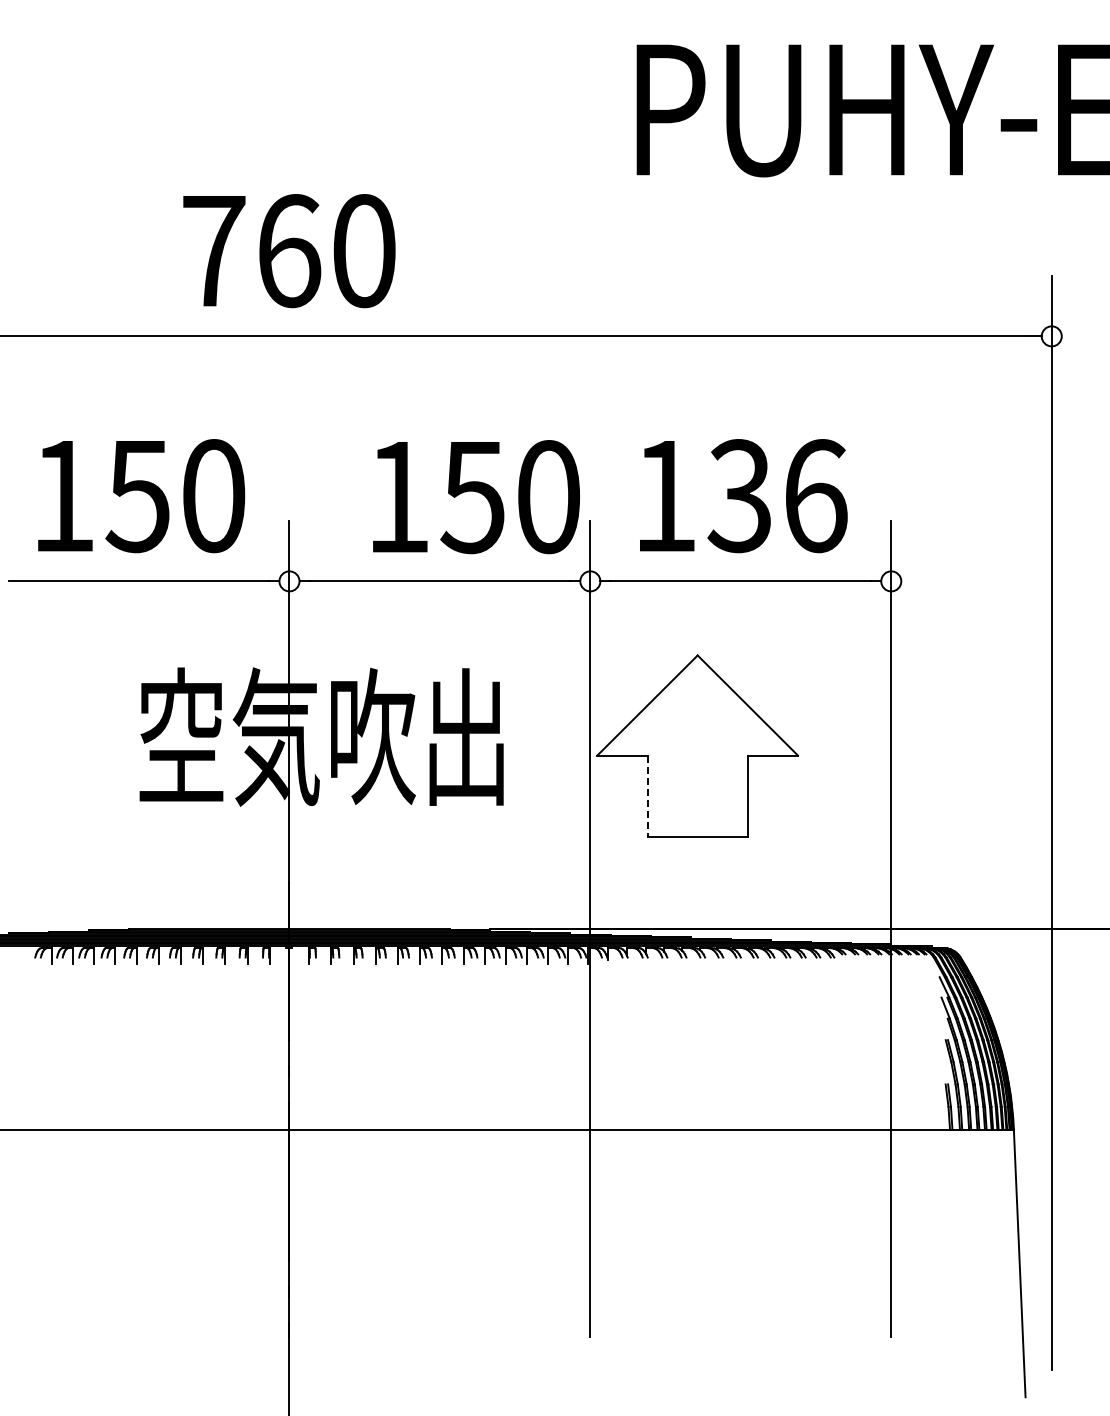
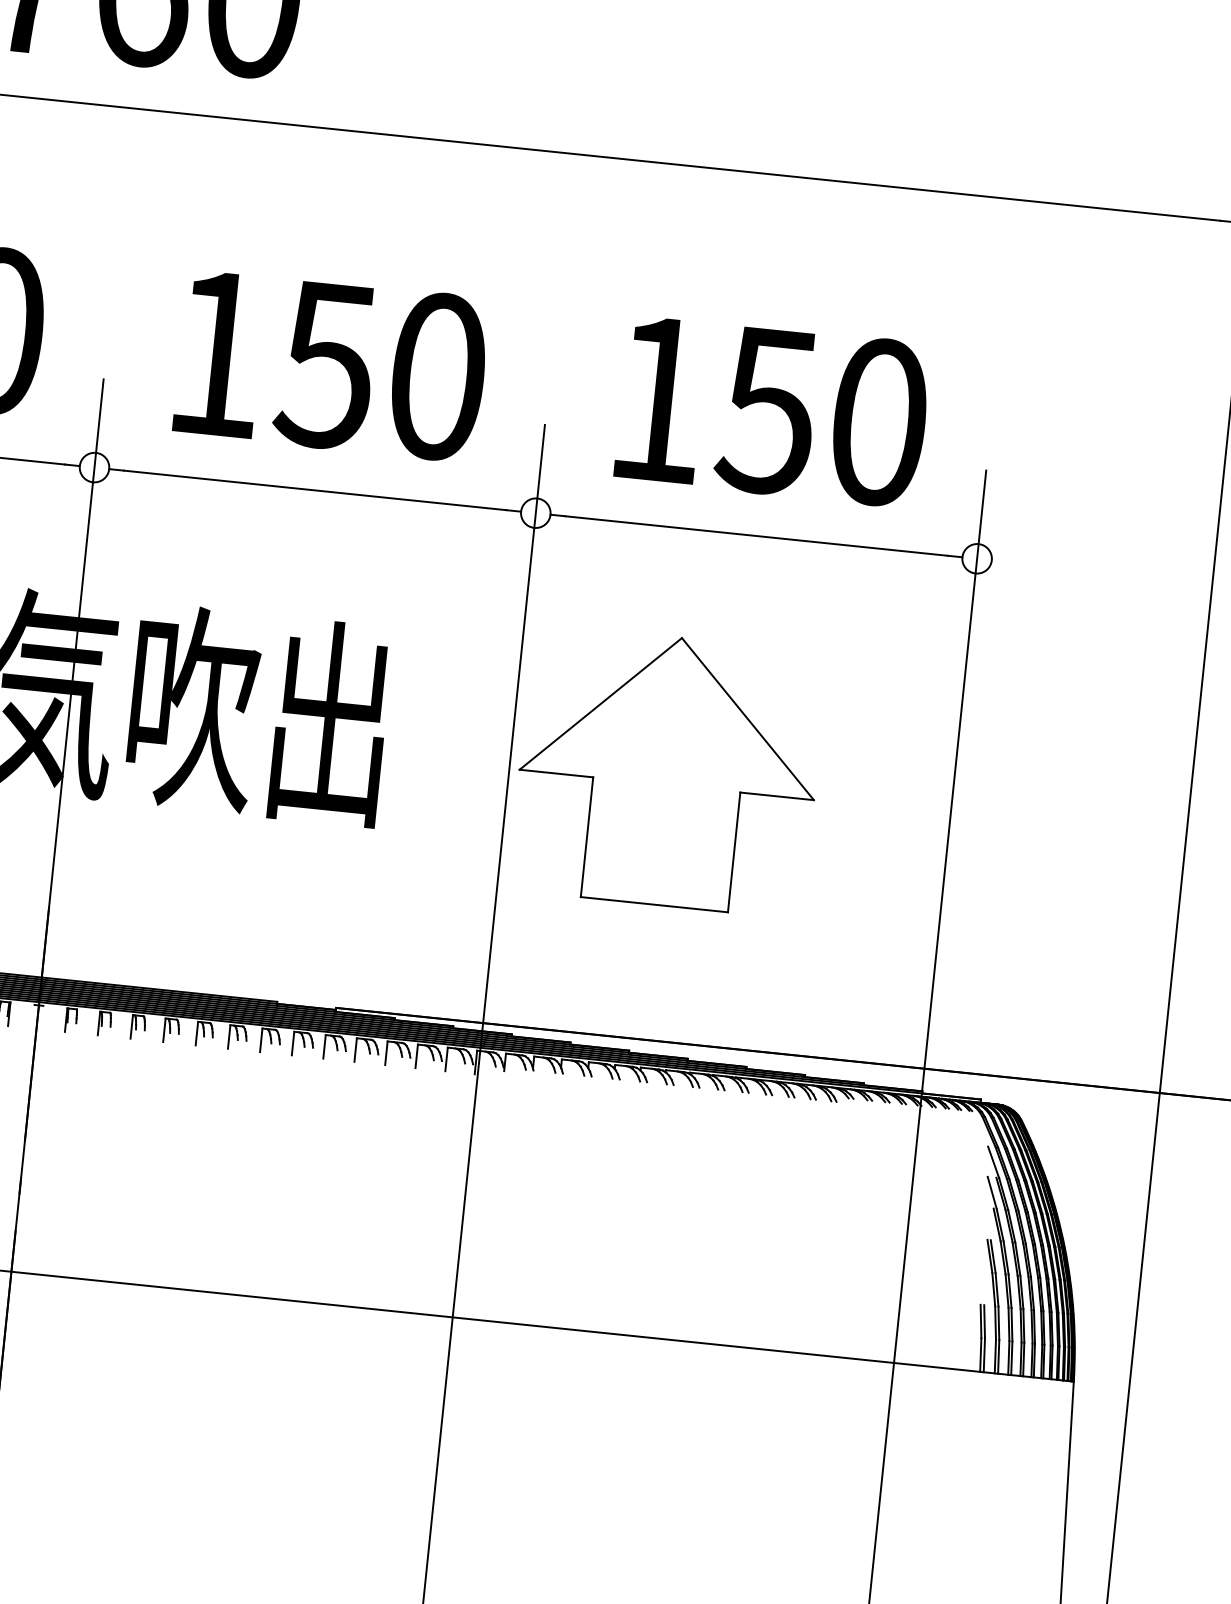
text: (777, 496) -> (823, 417), 136 -> 150
text: (476, 497) -> (331, 366), moved
line: (647, 796) -> (586, 837), dashed -> solid

